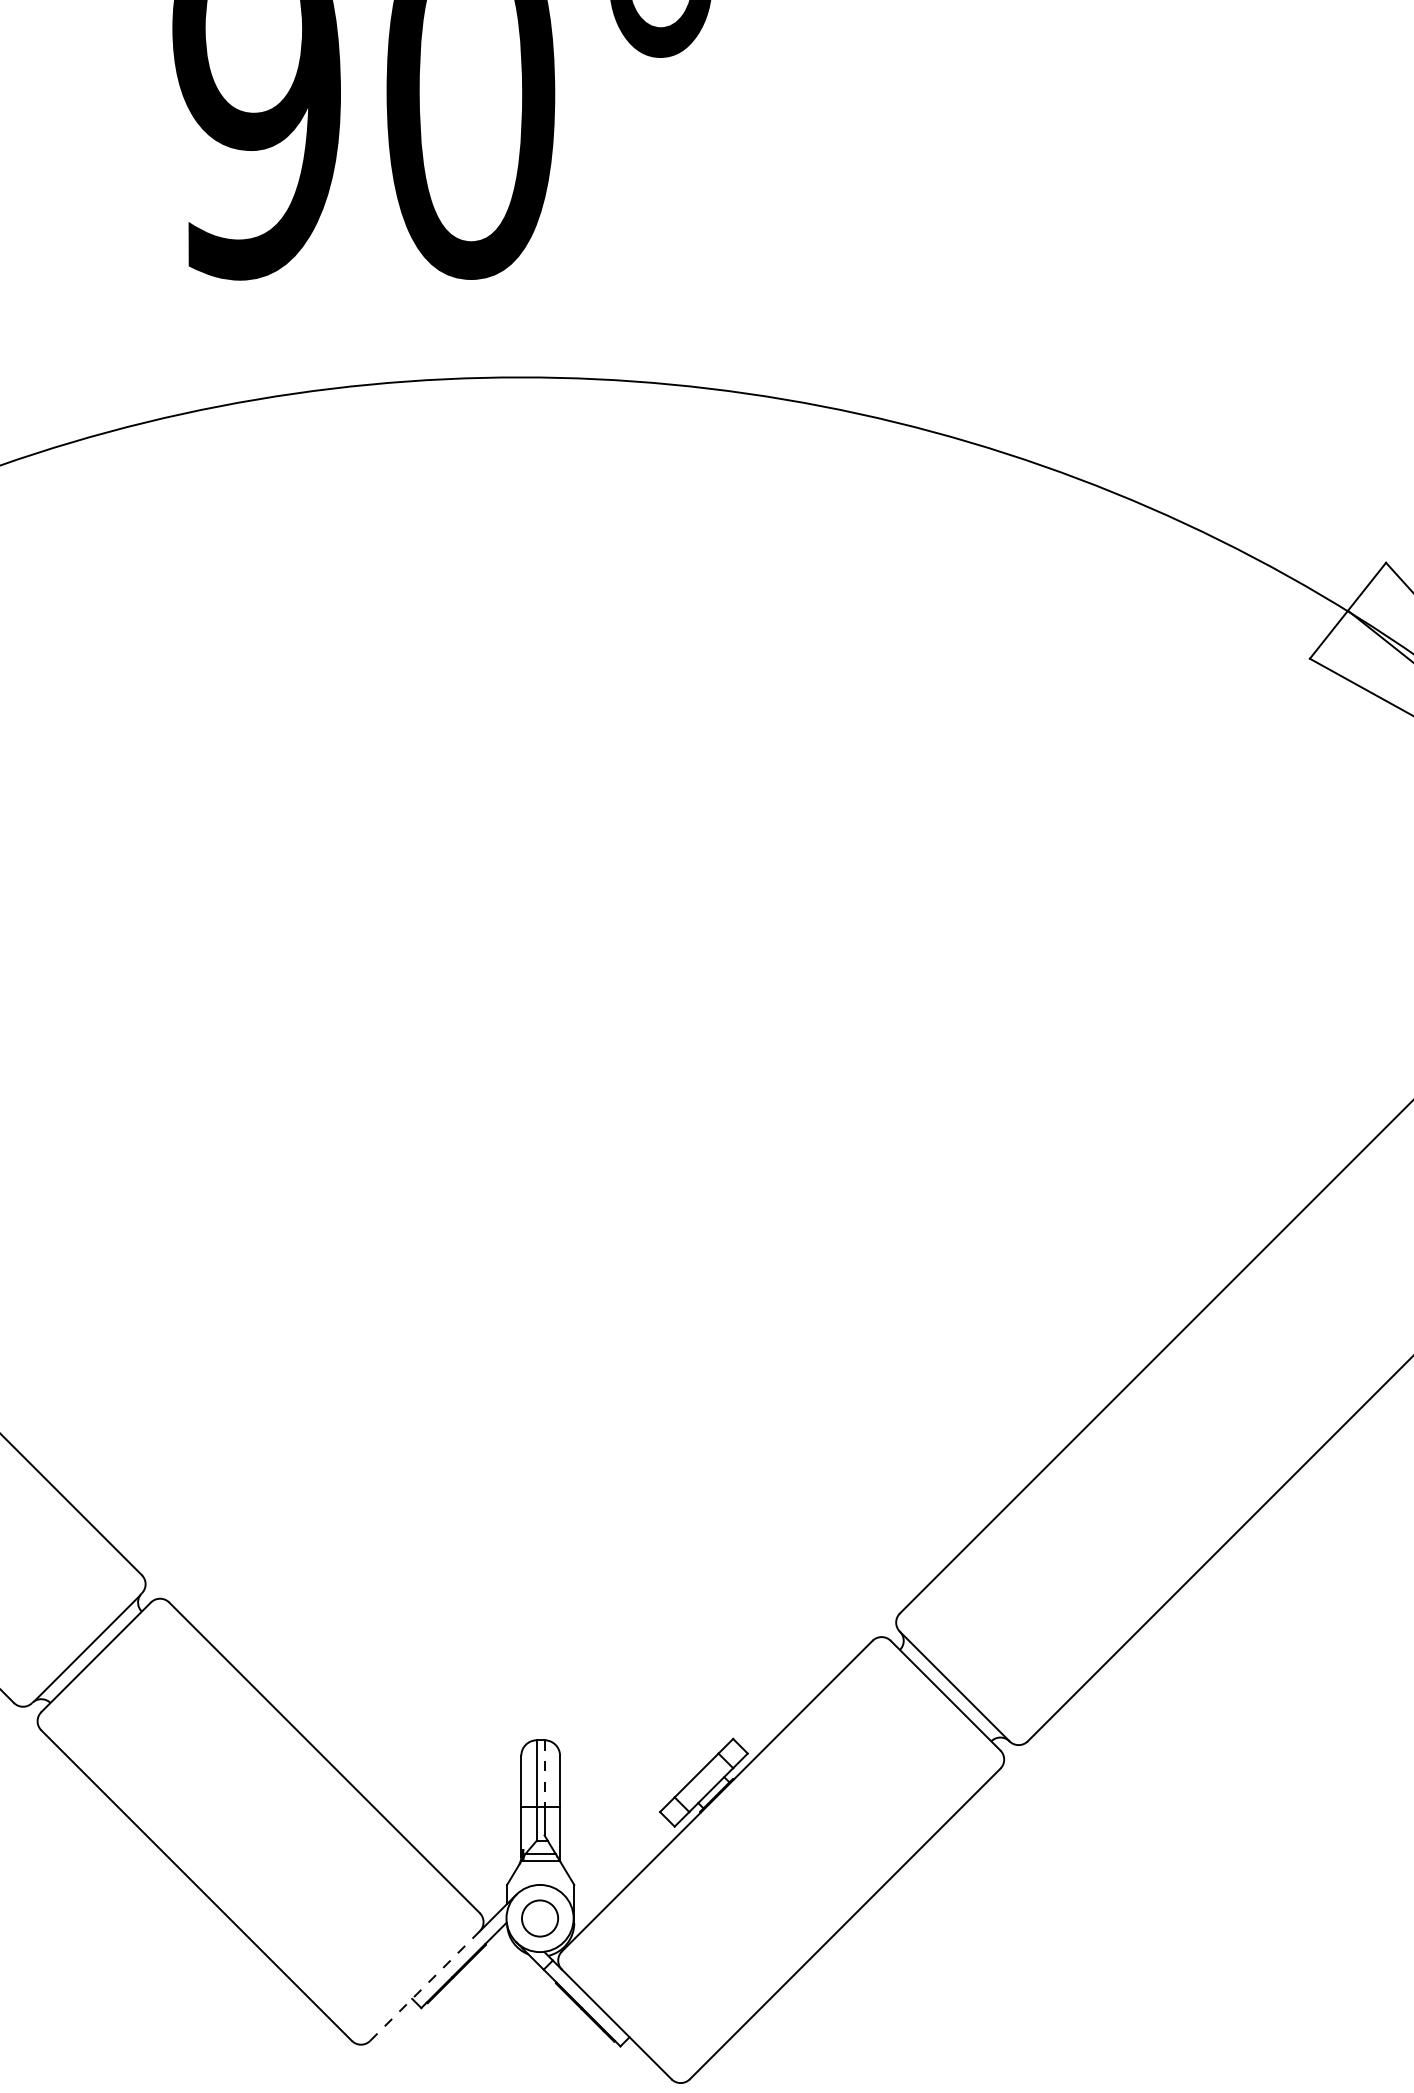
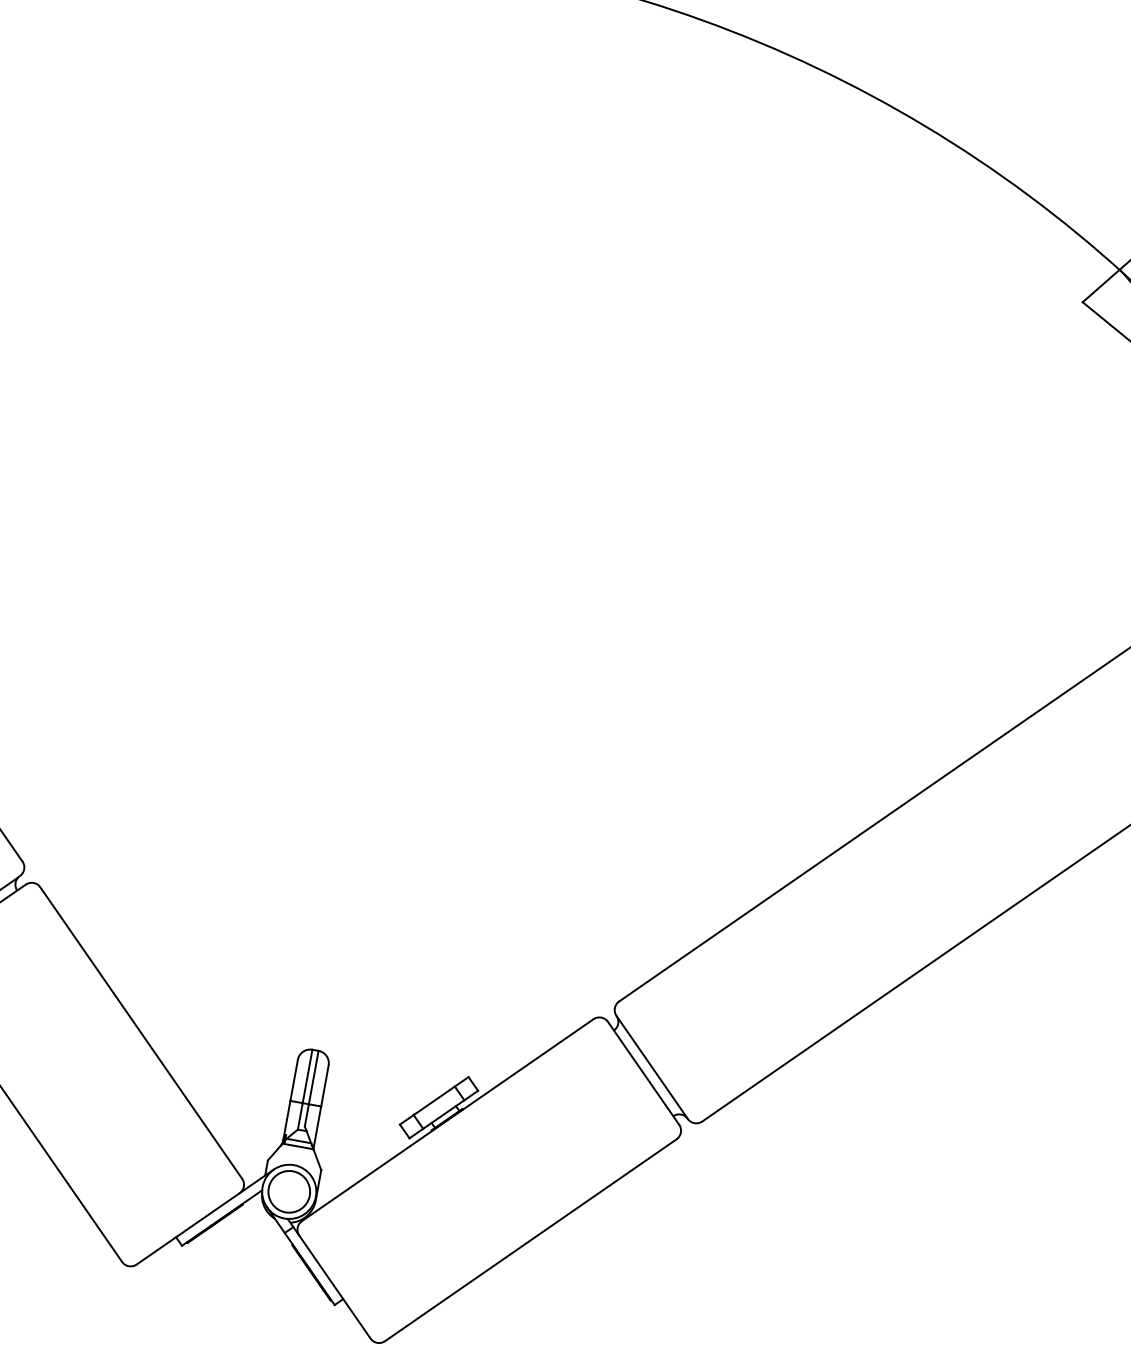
line: (544, 1773) -> (313, 1077), dashed -> solid
circle: (539, 1918) -> (288, 1191), size x1.43
line: (424, 1986) -> (187, 1229), dashed -> solid

